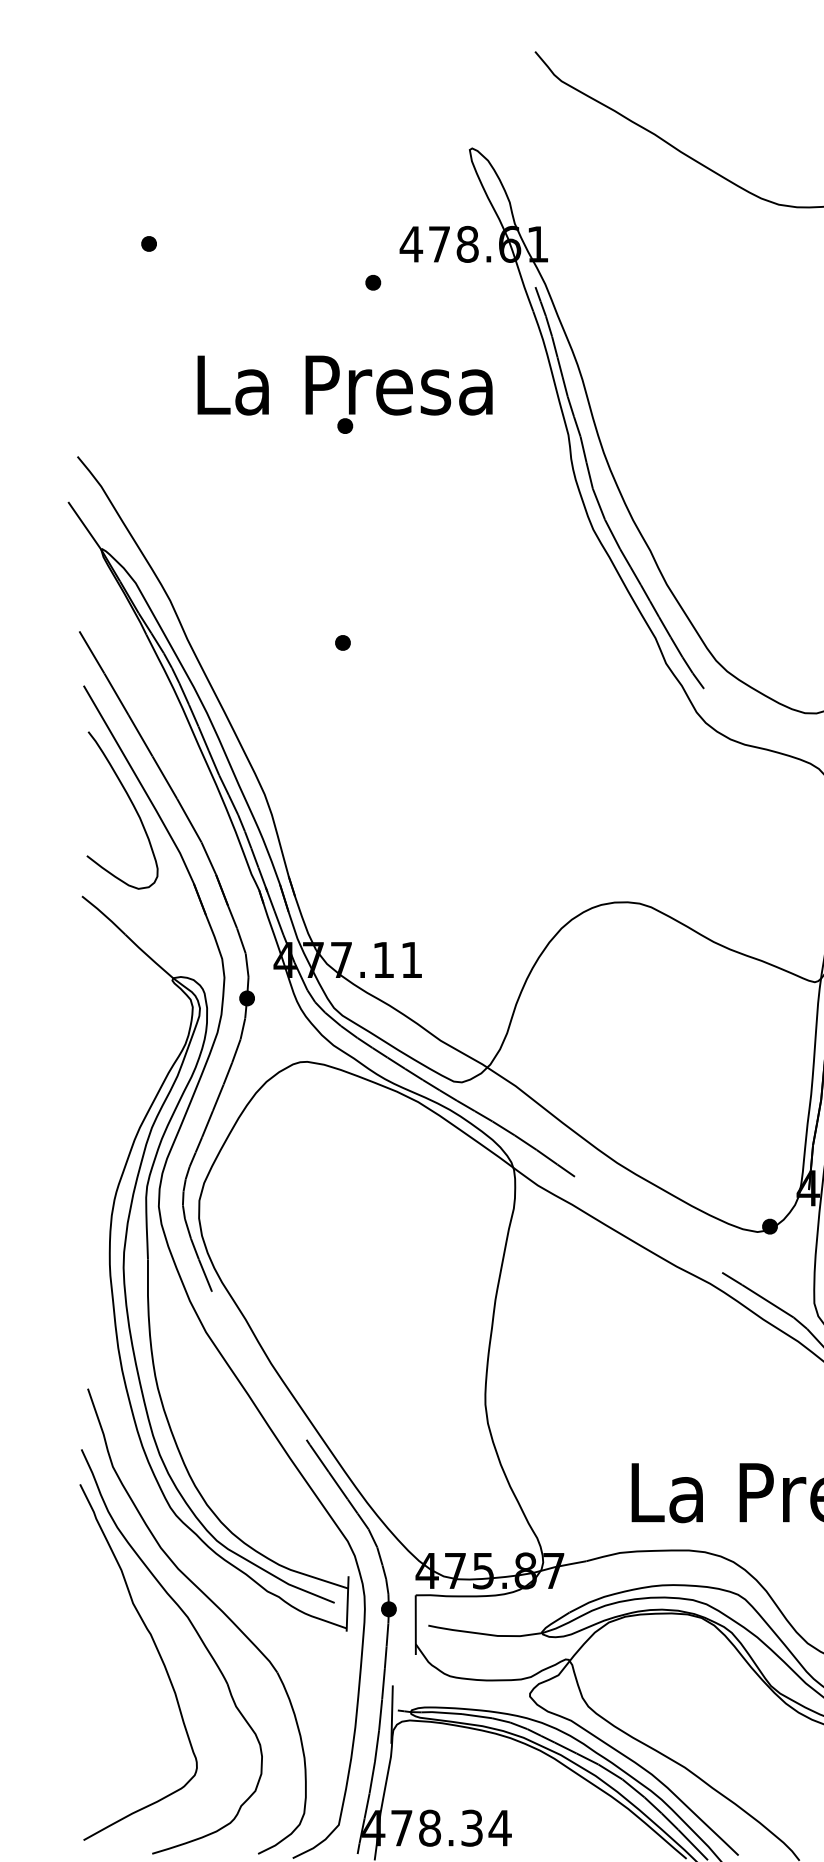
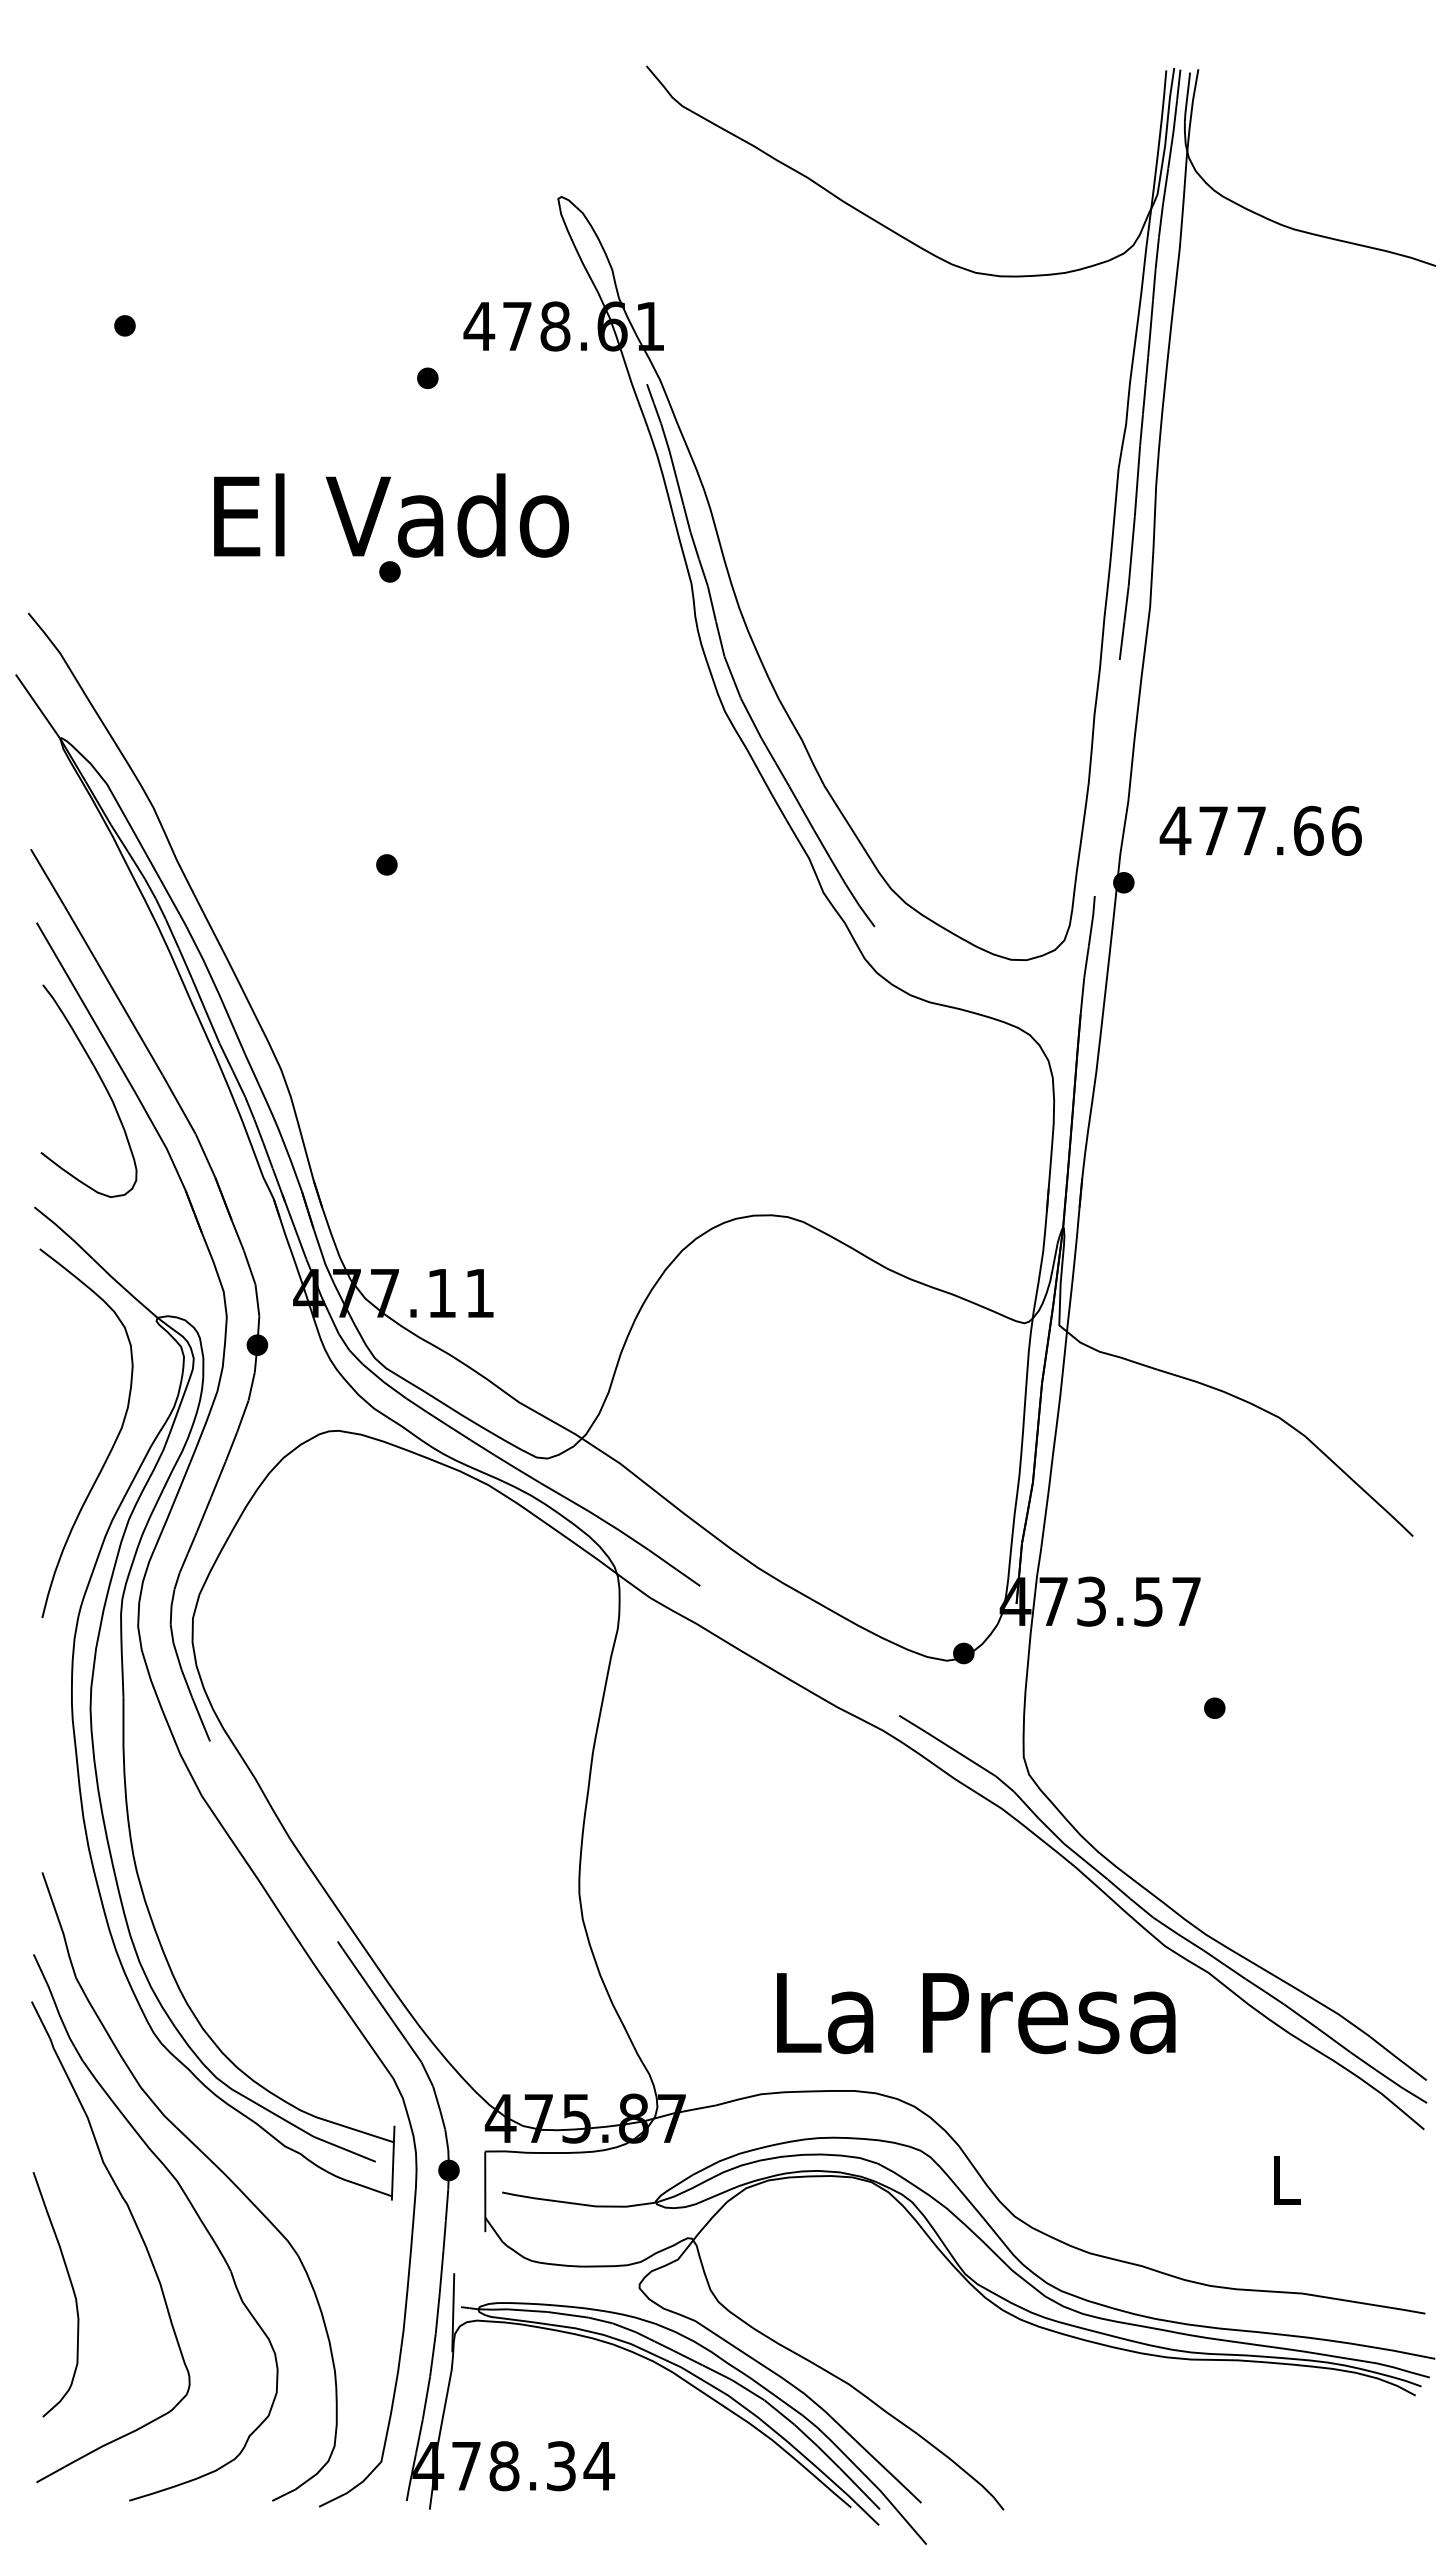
text: (344, 384) -> (389, 515), La Presa -> El Vado
curve: (139, 1072) -> (112, 1445), added
curve: (109, 1695) -> (71, 2287), added

